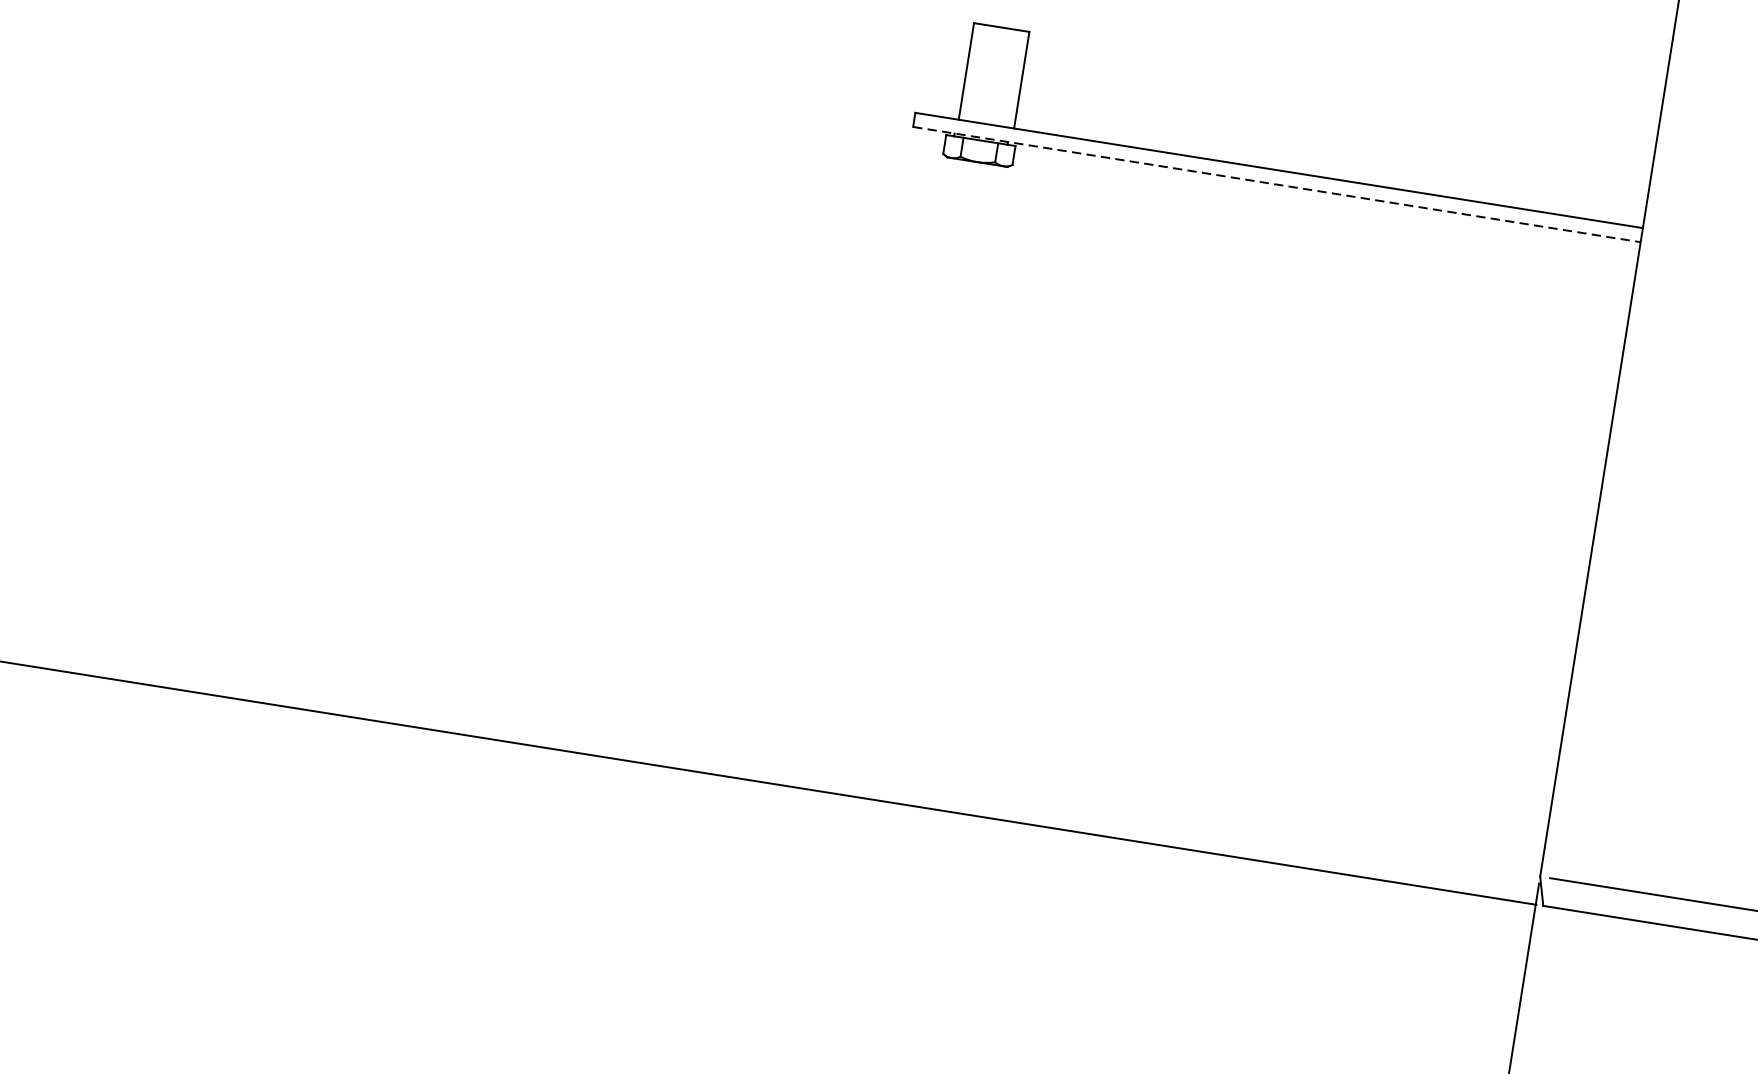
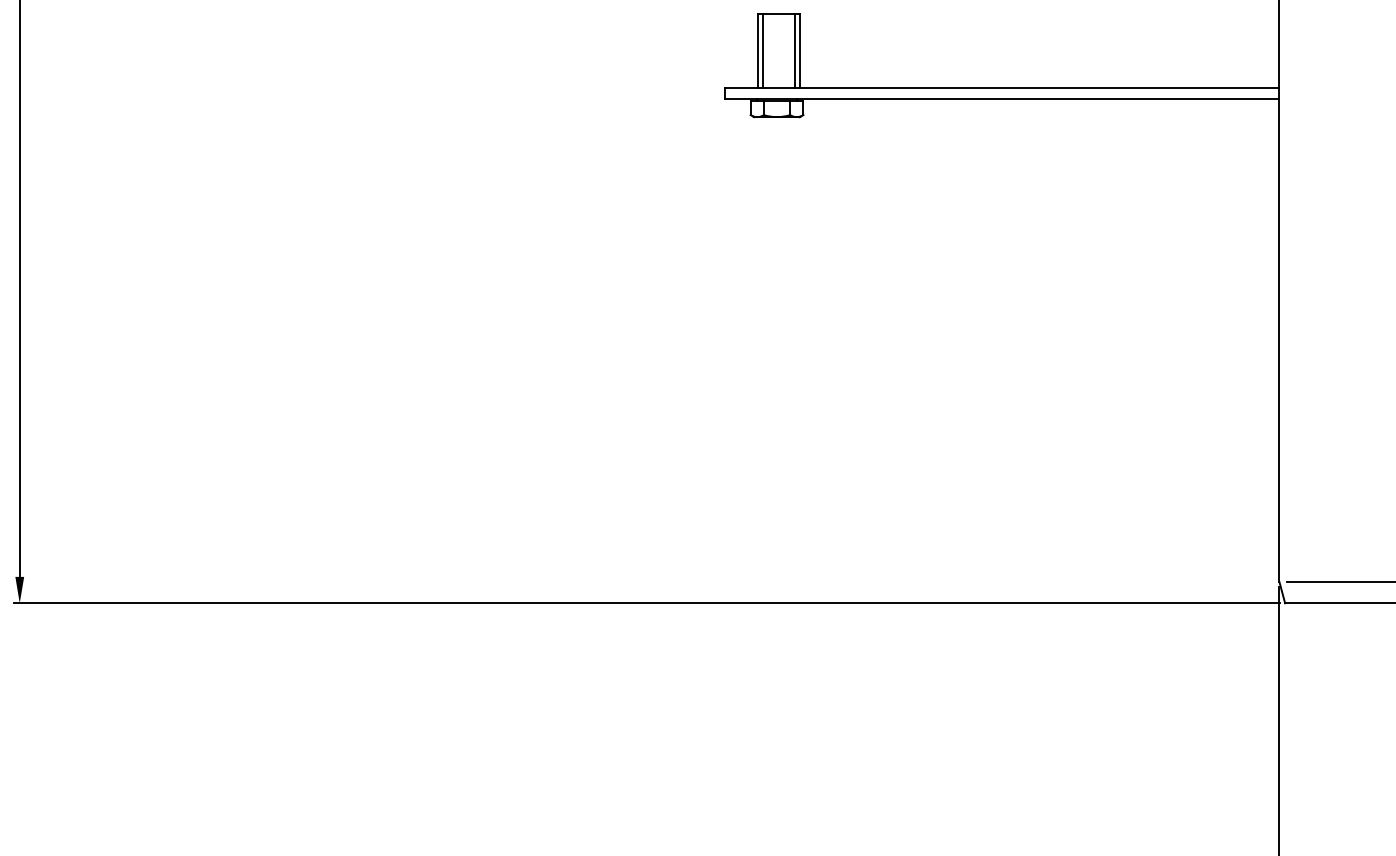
line: (973, 71) -> (763, 50), added
line: (1015, 78) -> (795, 50), added
line: (1277, 184) -> (1002, 98), dashed -> solid

